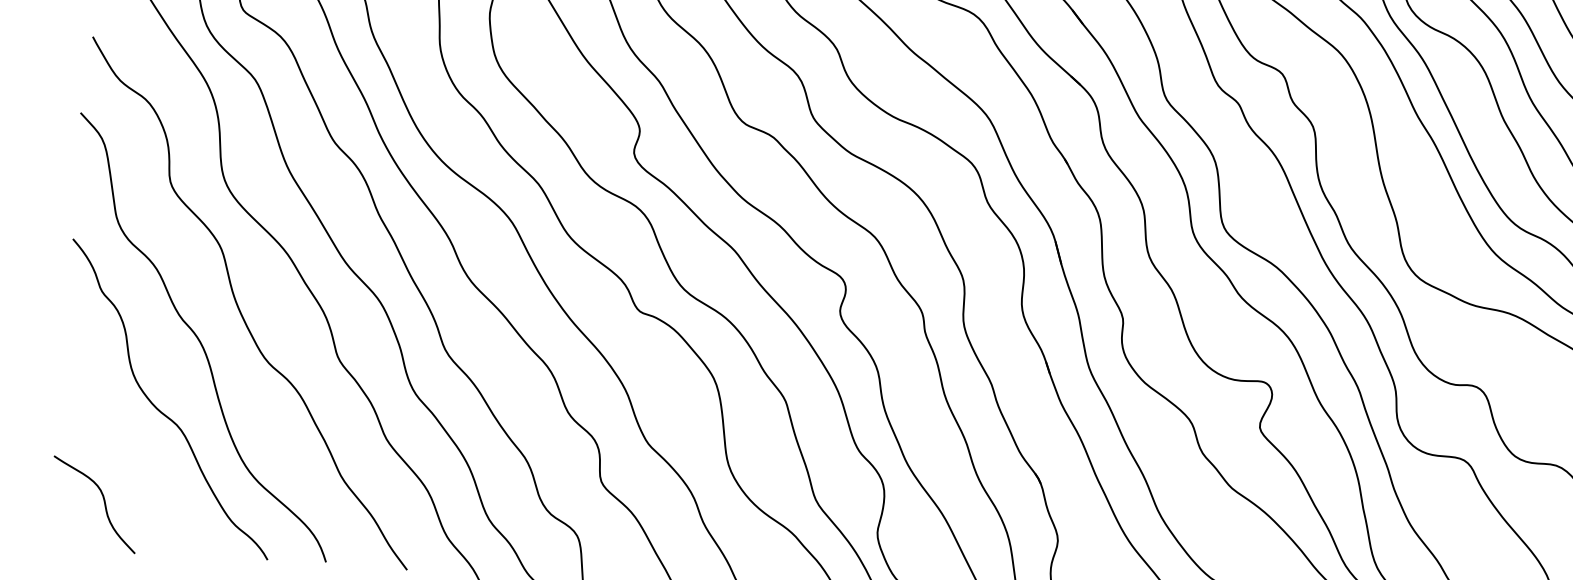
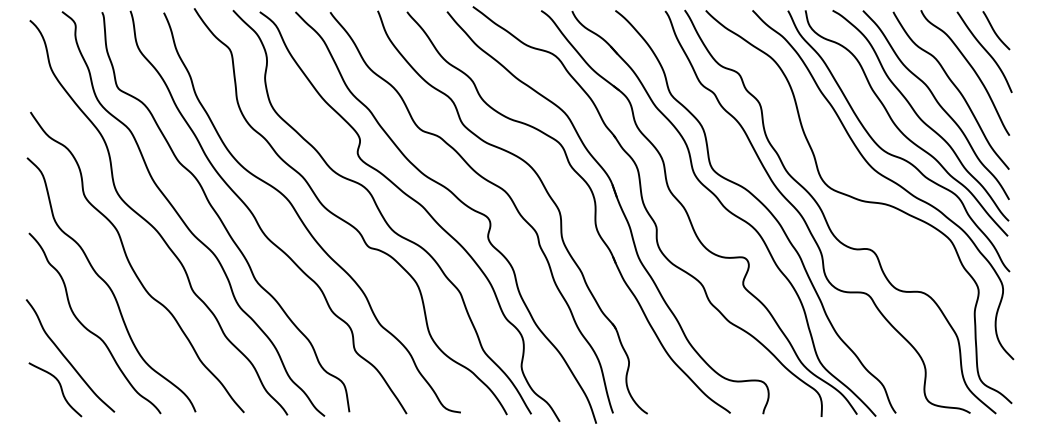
curve: (119, 454) -> (67, 358), added

